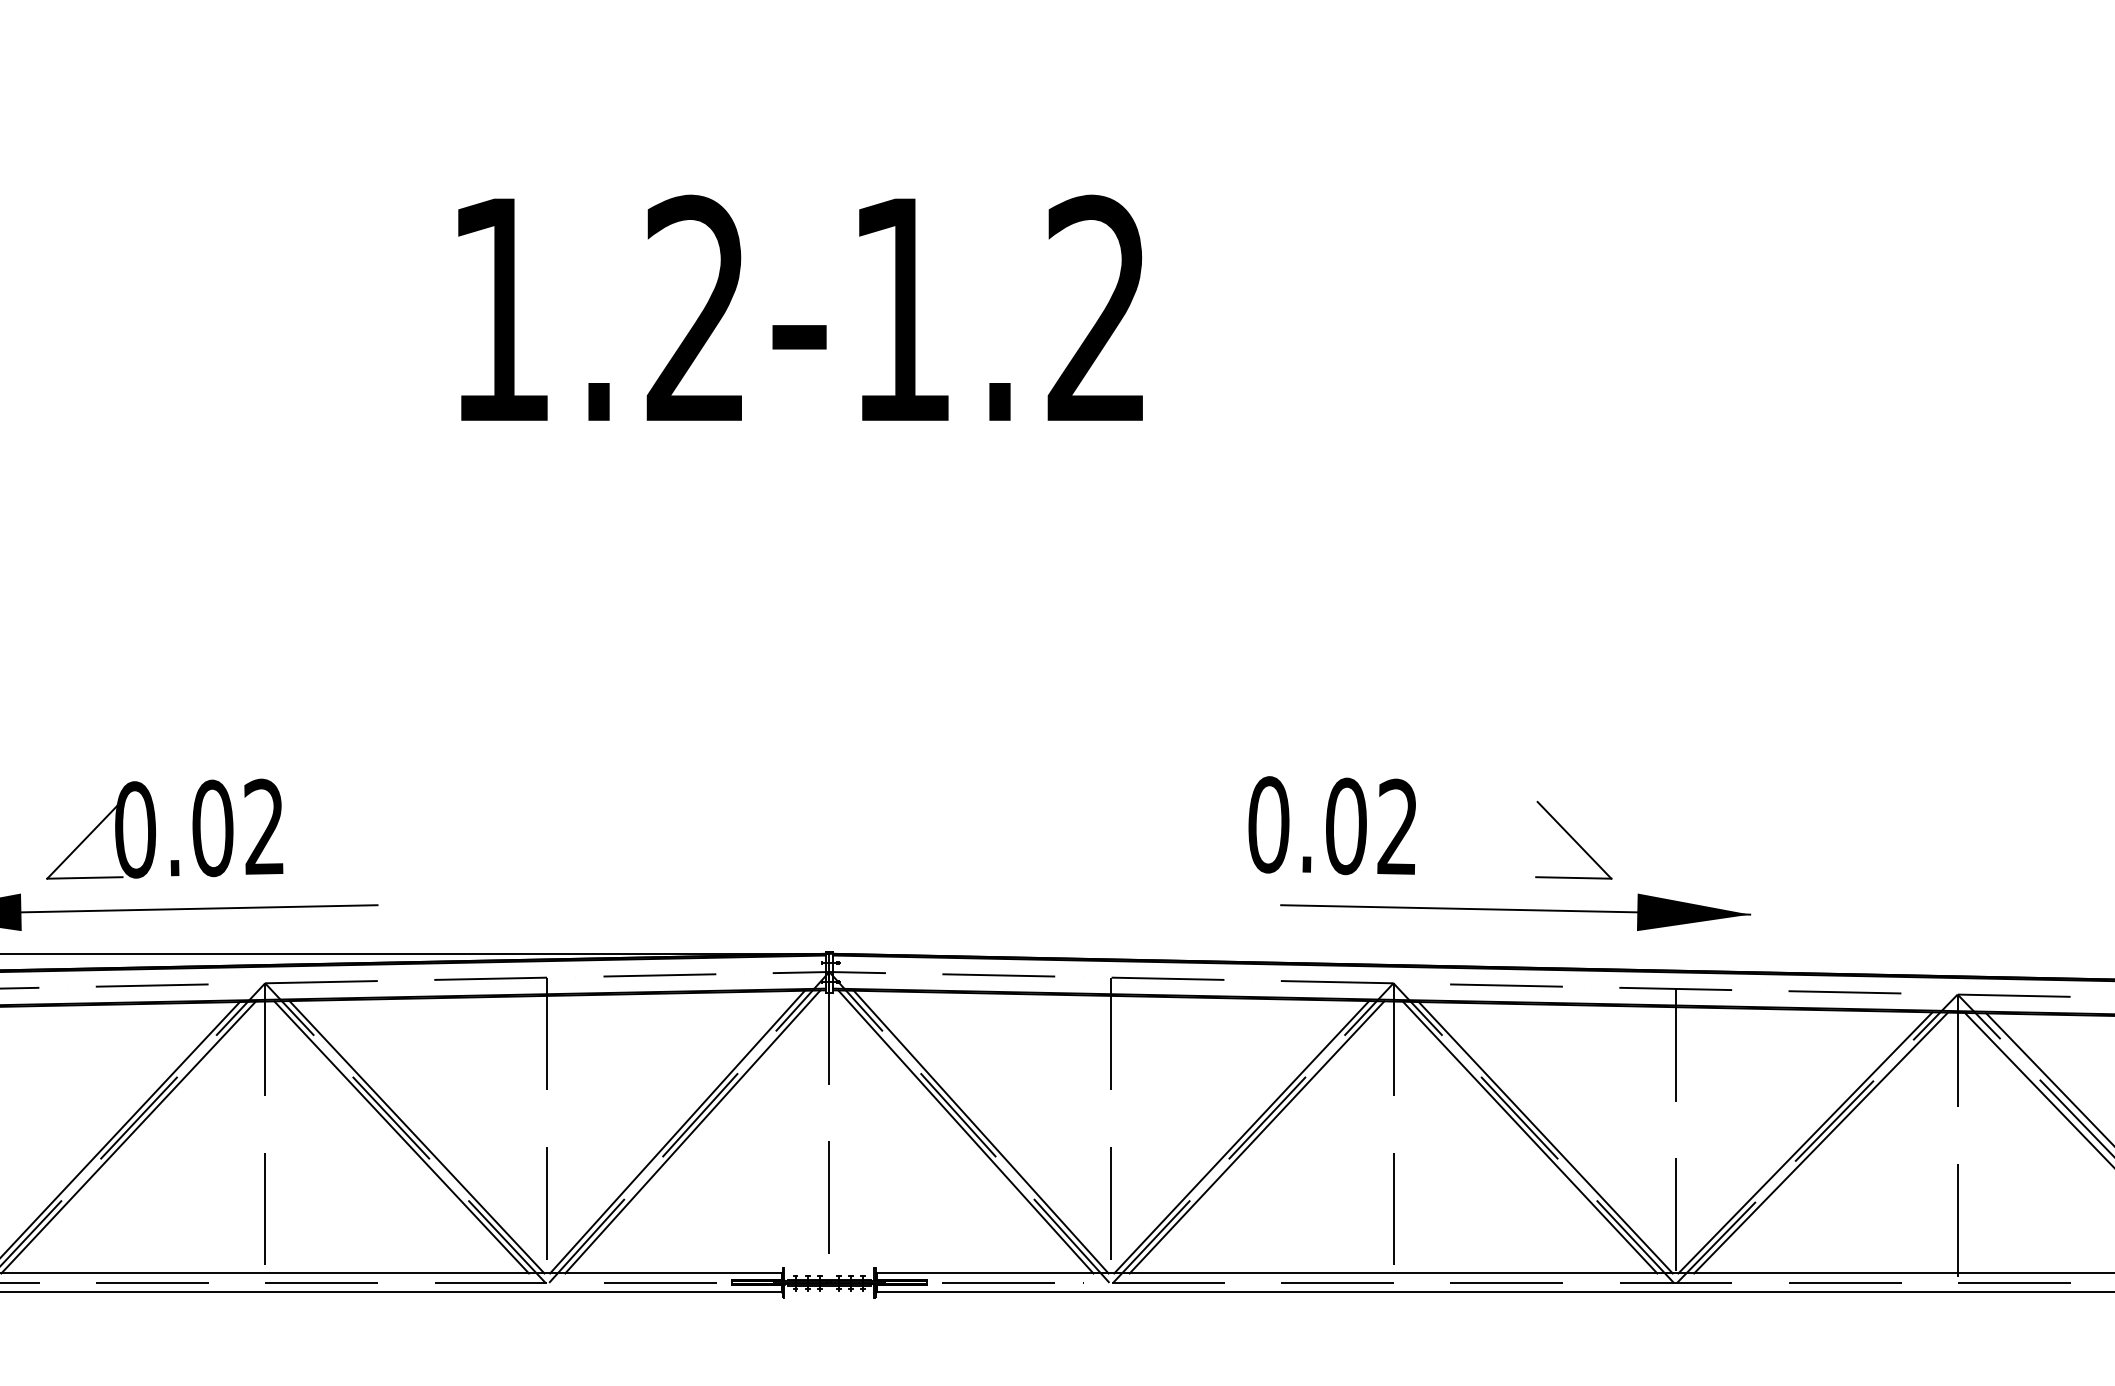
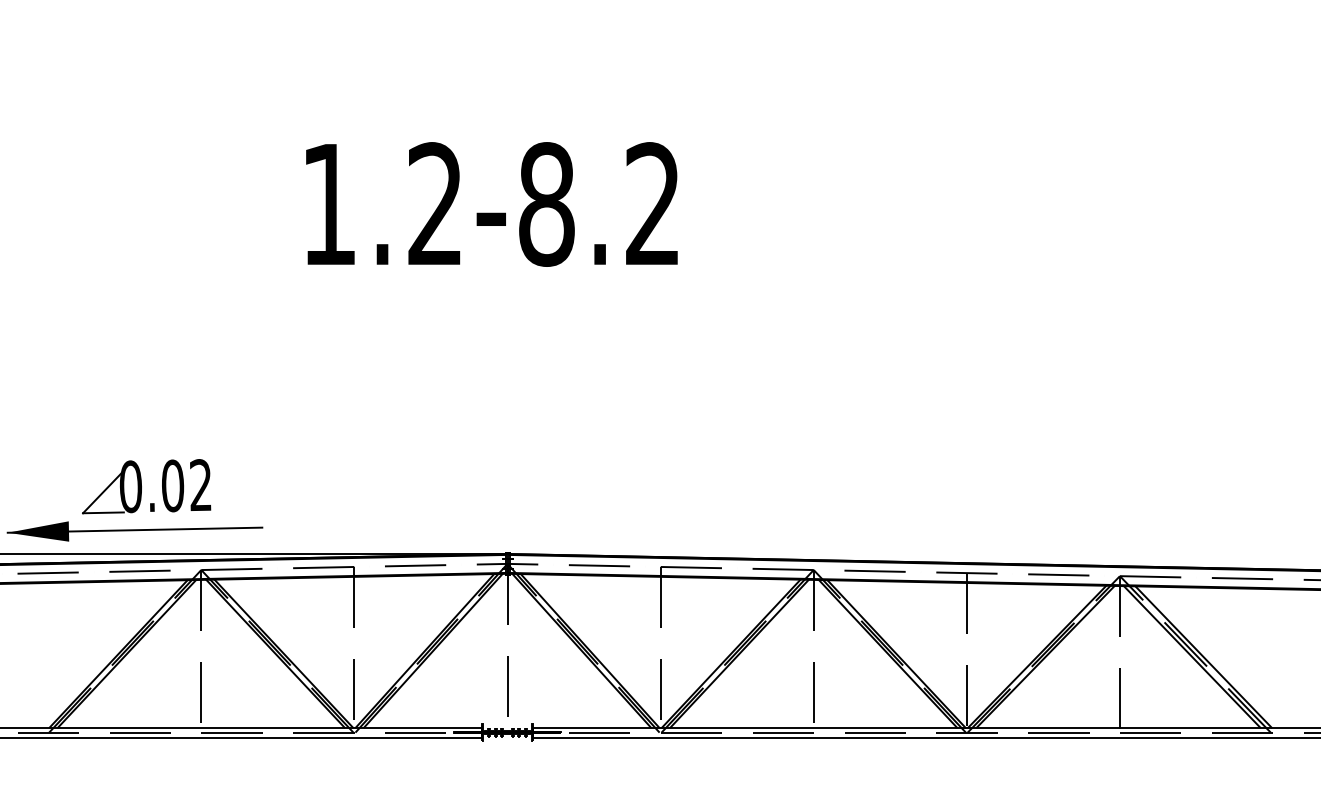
text: (901, 309) -> (546, 204), 1.2-1.2 -> 1.2-8.2
part: (1534, 875) -> (890, 511), removed

